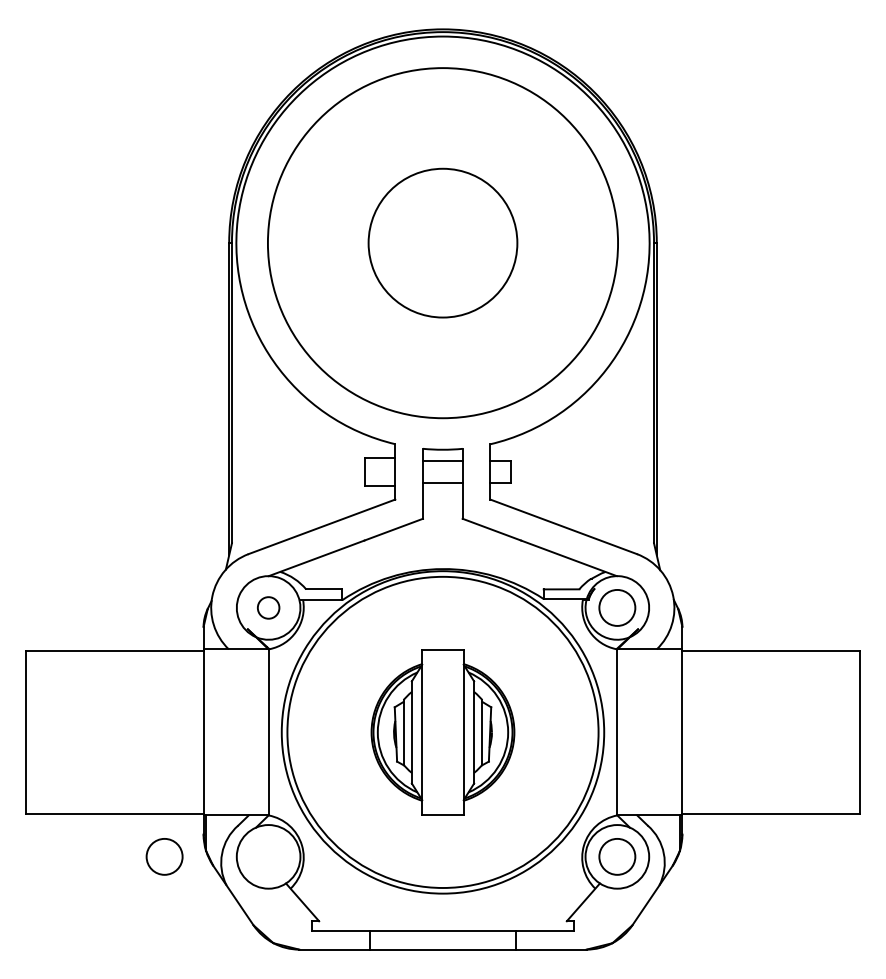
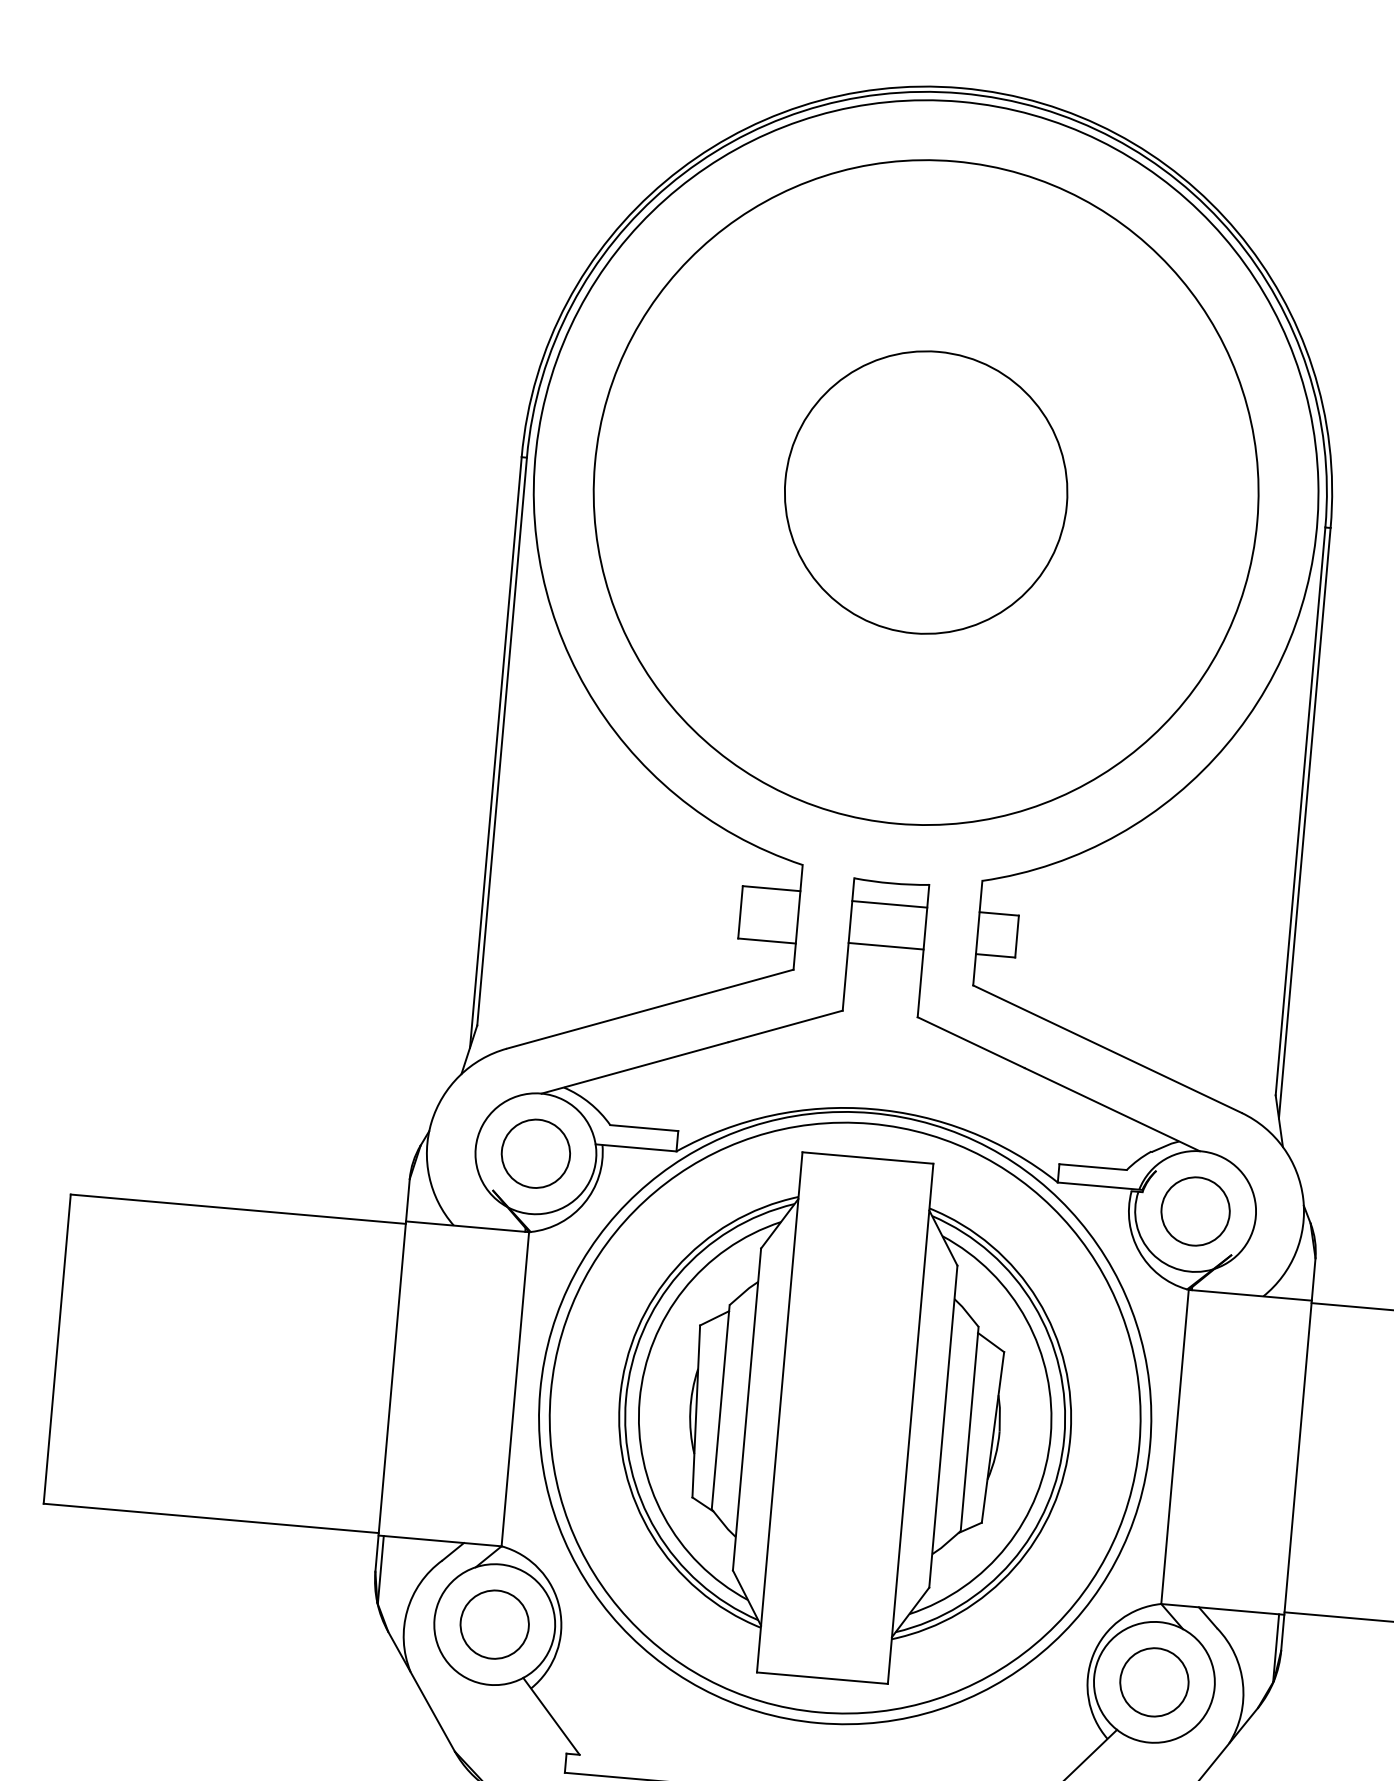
circle: (268, 607) -> (535, 1152), size x1.67
part: (442, 732) -> (844, 1418), size x1.67
circle: (164, 856) -> (494, 1623), moved

